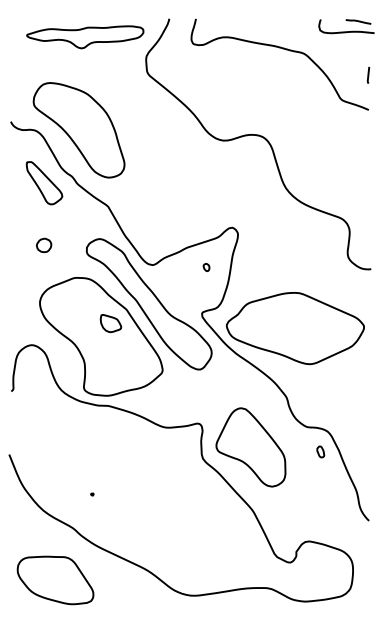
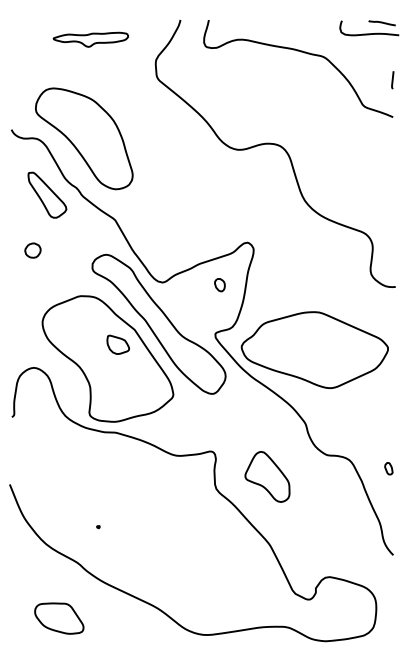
part: (84, 37) -> (90, 39), size x0.6
part: (43, 245) -> (32, 250), moved
part: (206, 266) -> (220, 284), size x1.6
part: (250, 447) -> (267, 476), size x0.6
part: (320, 451) -> (388, 468), moved
part: (55, 580) -> (59, 618), size x0.6

